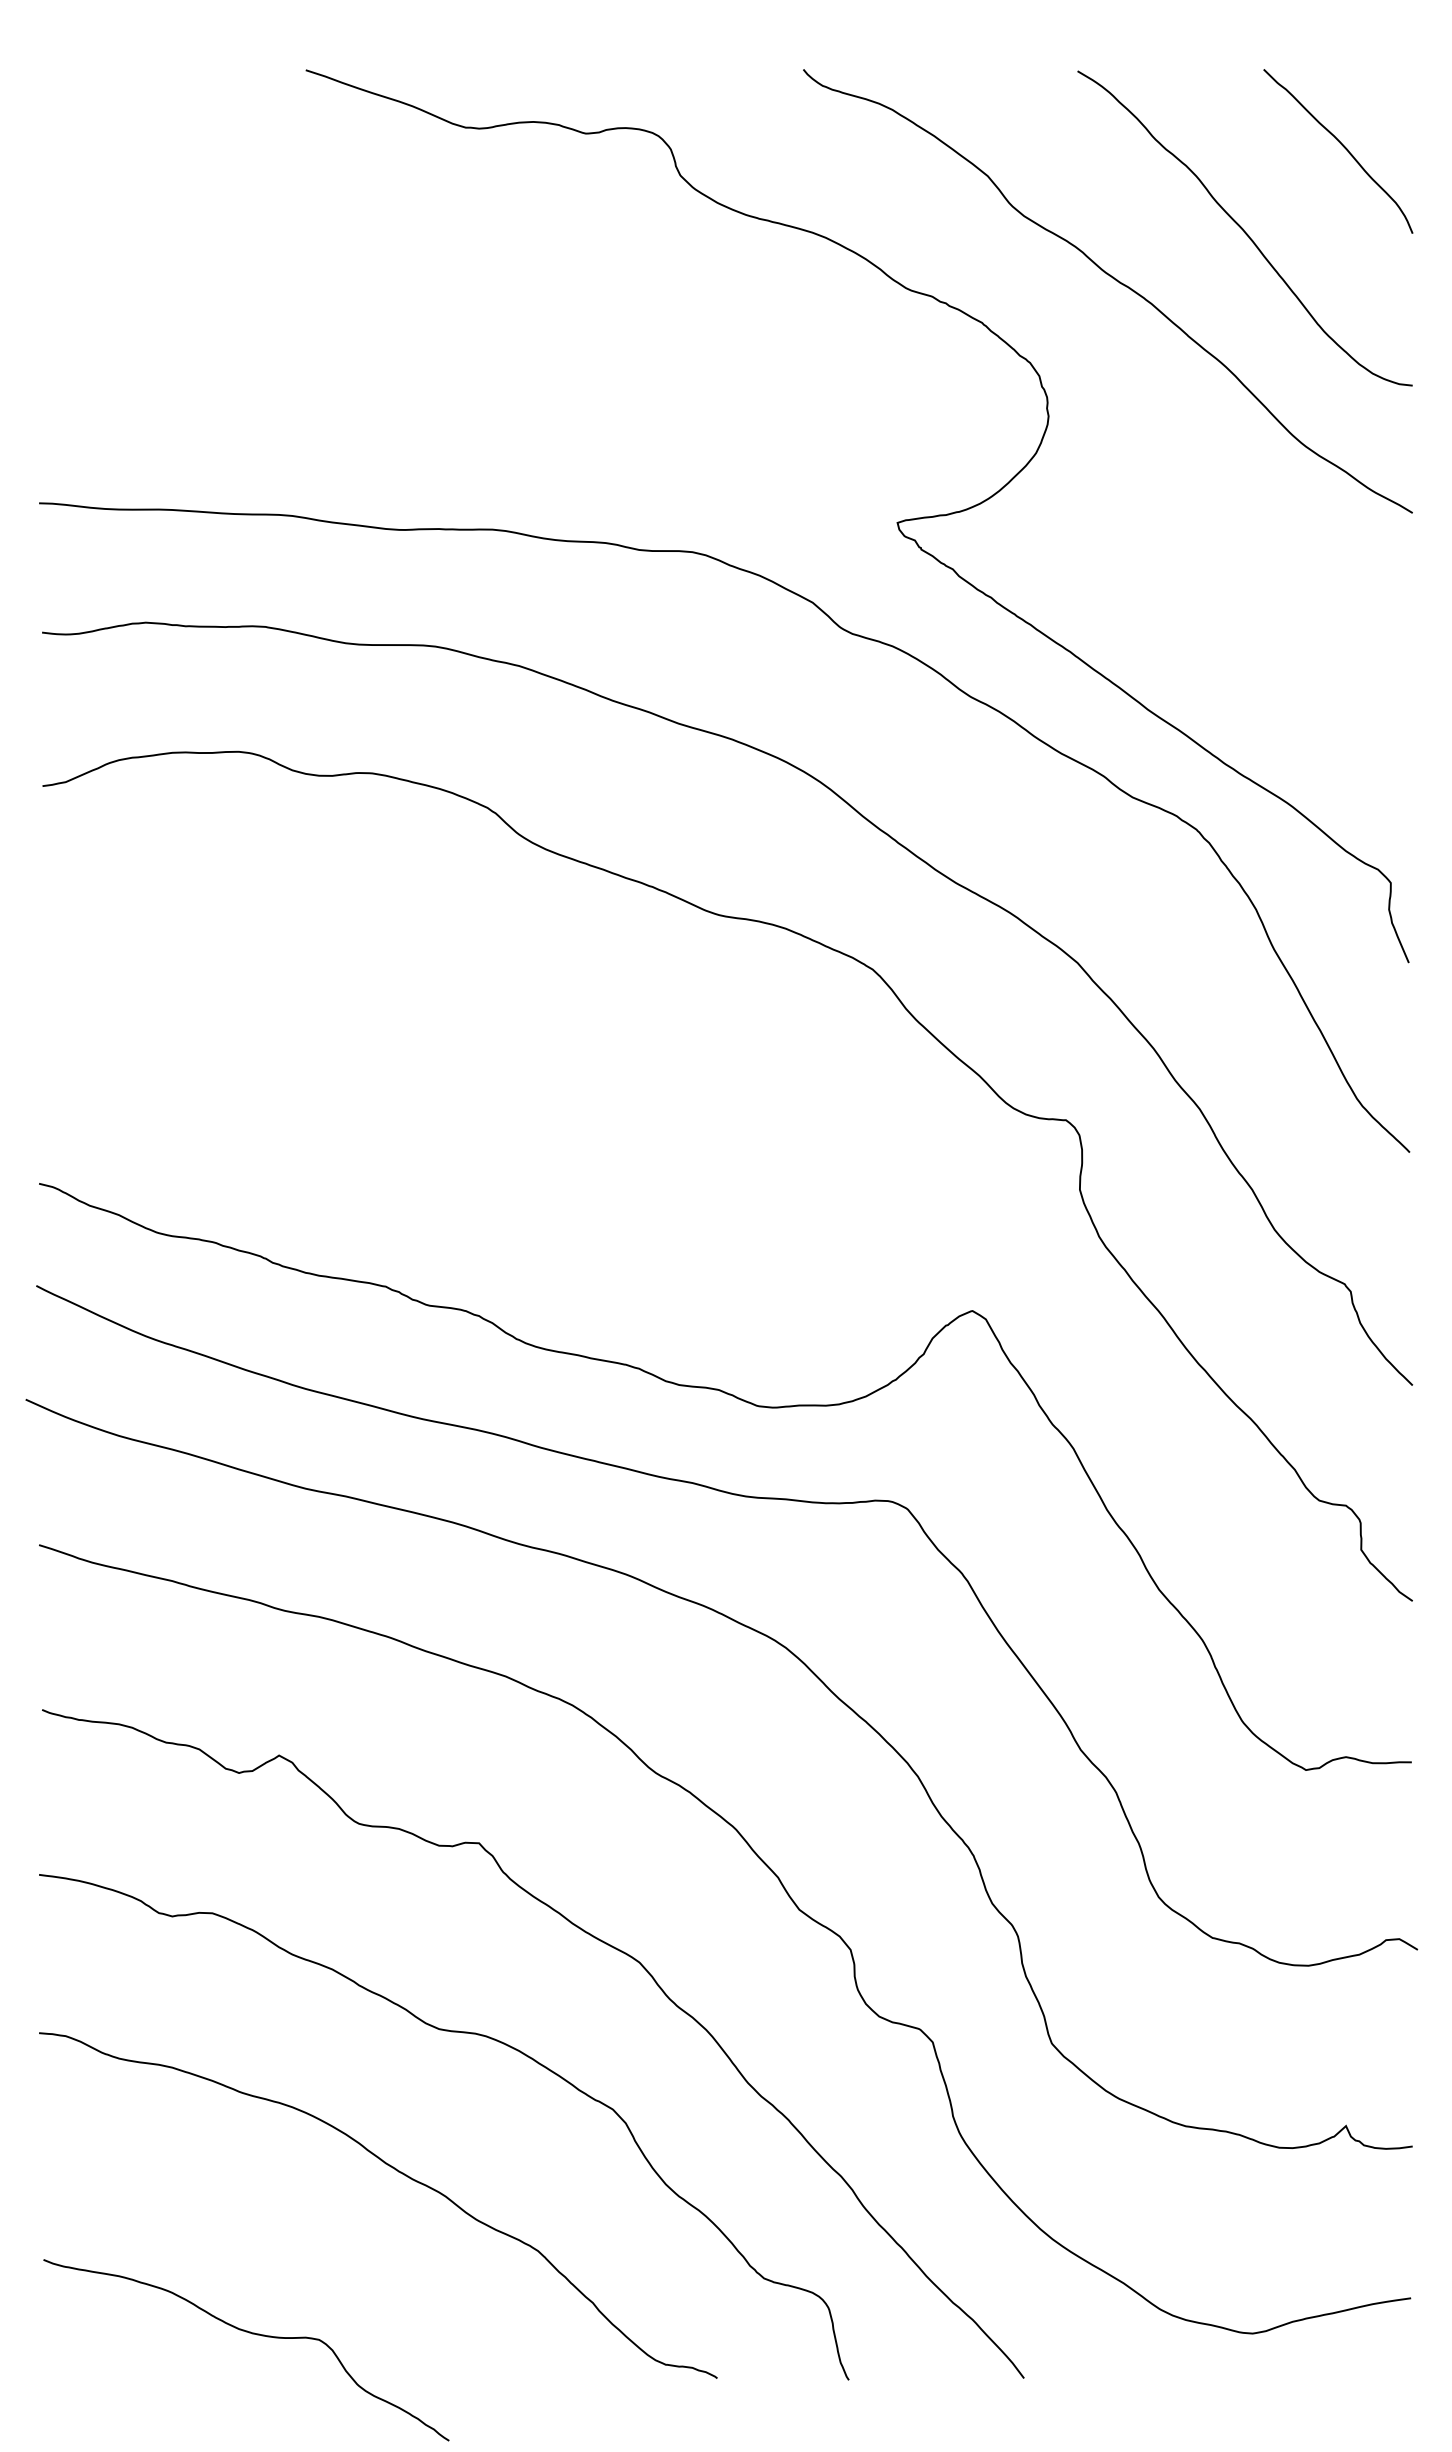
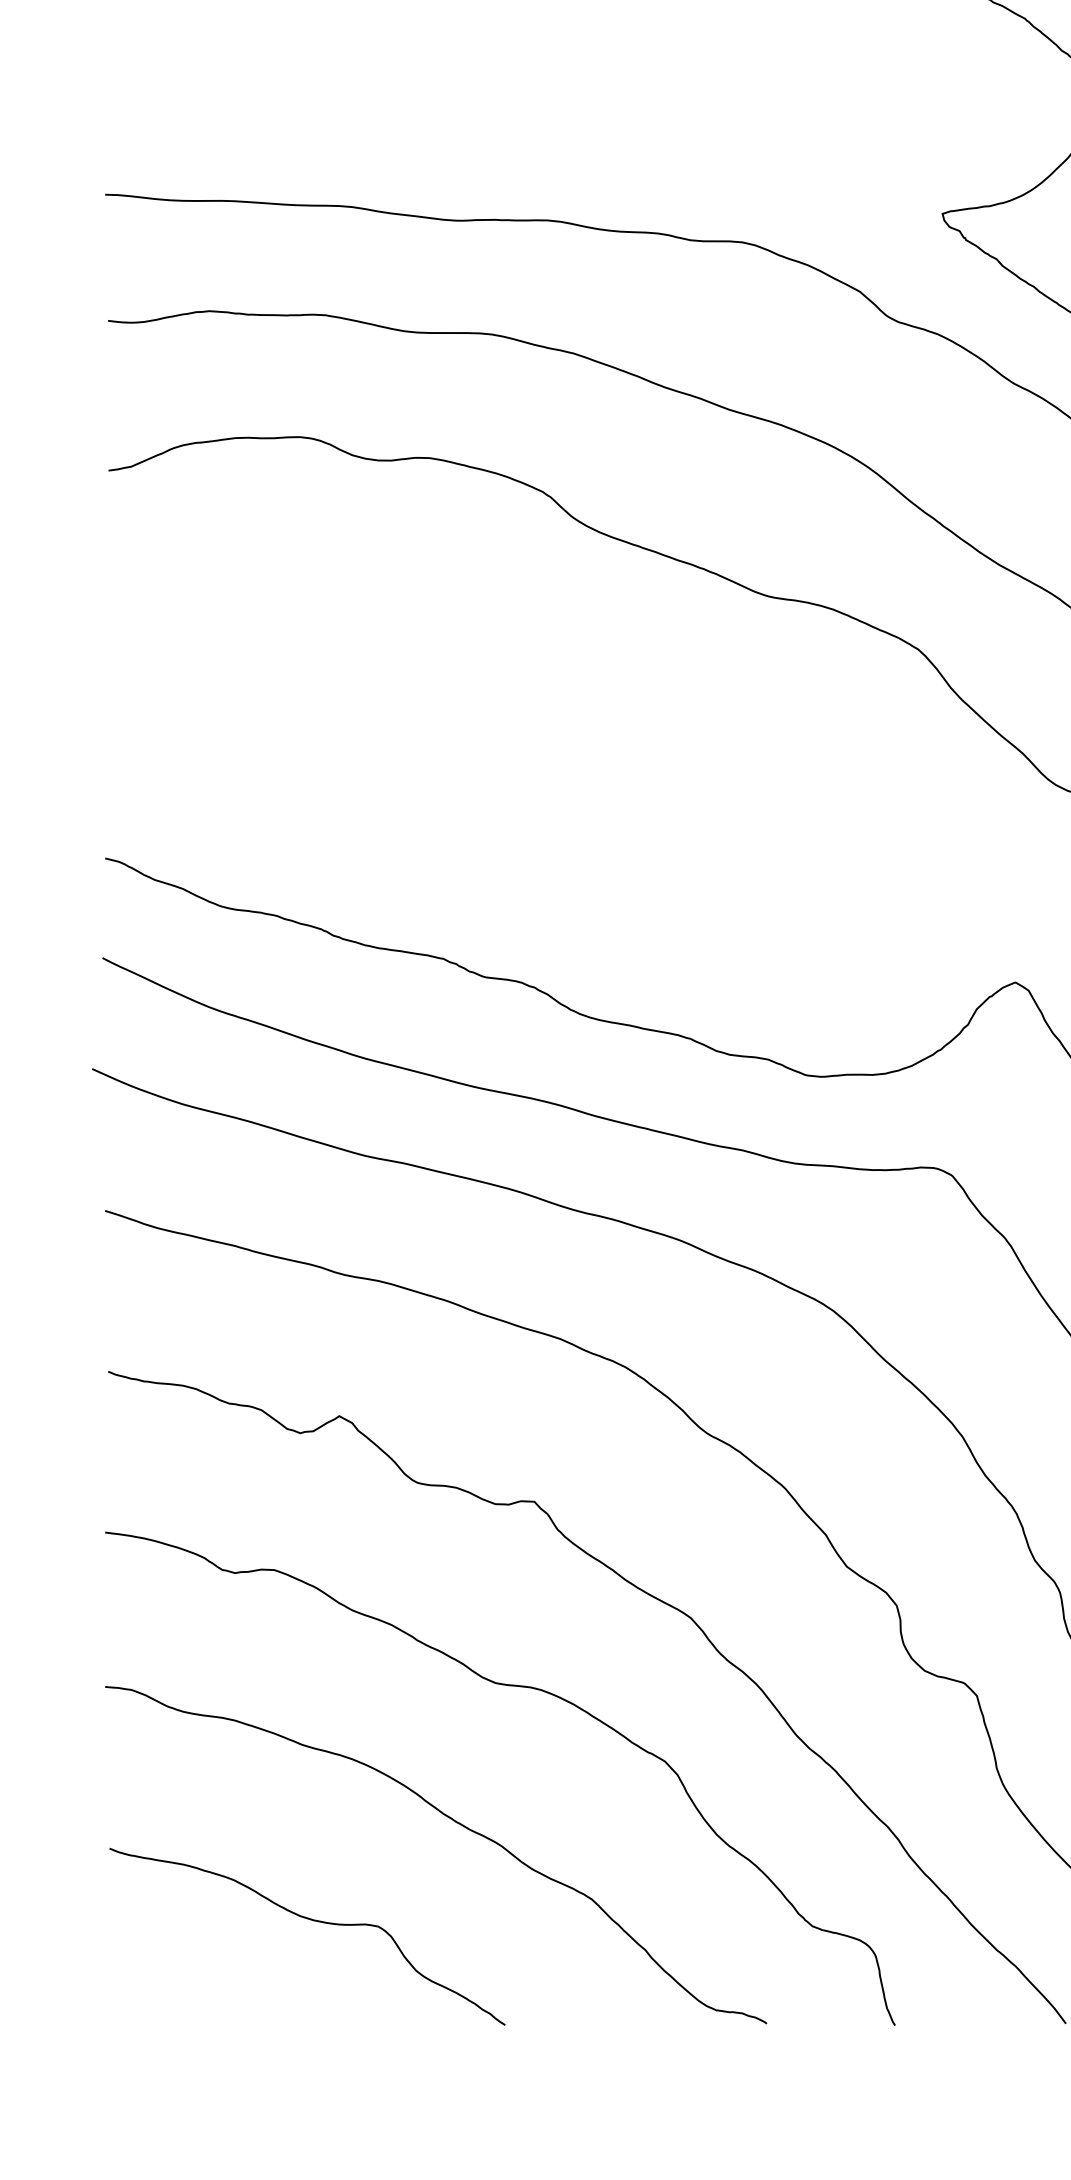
curve: (252, 2334) -> (313, 1921), moved

